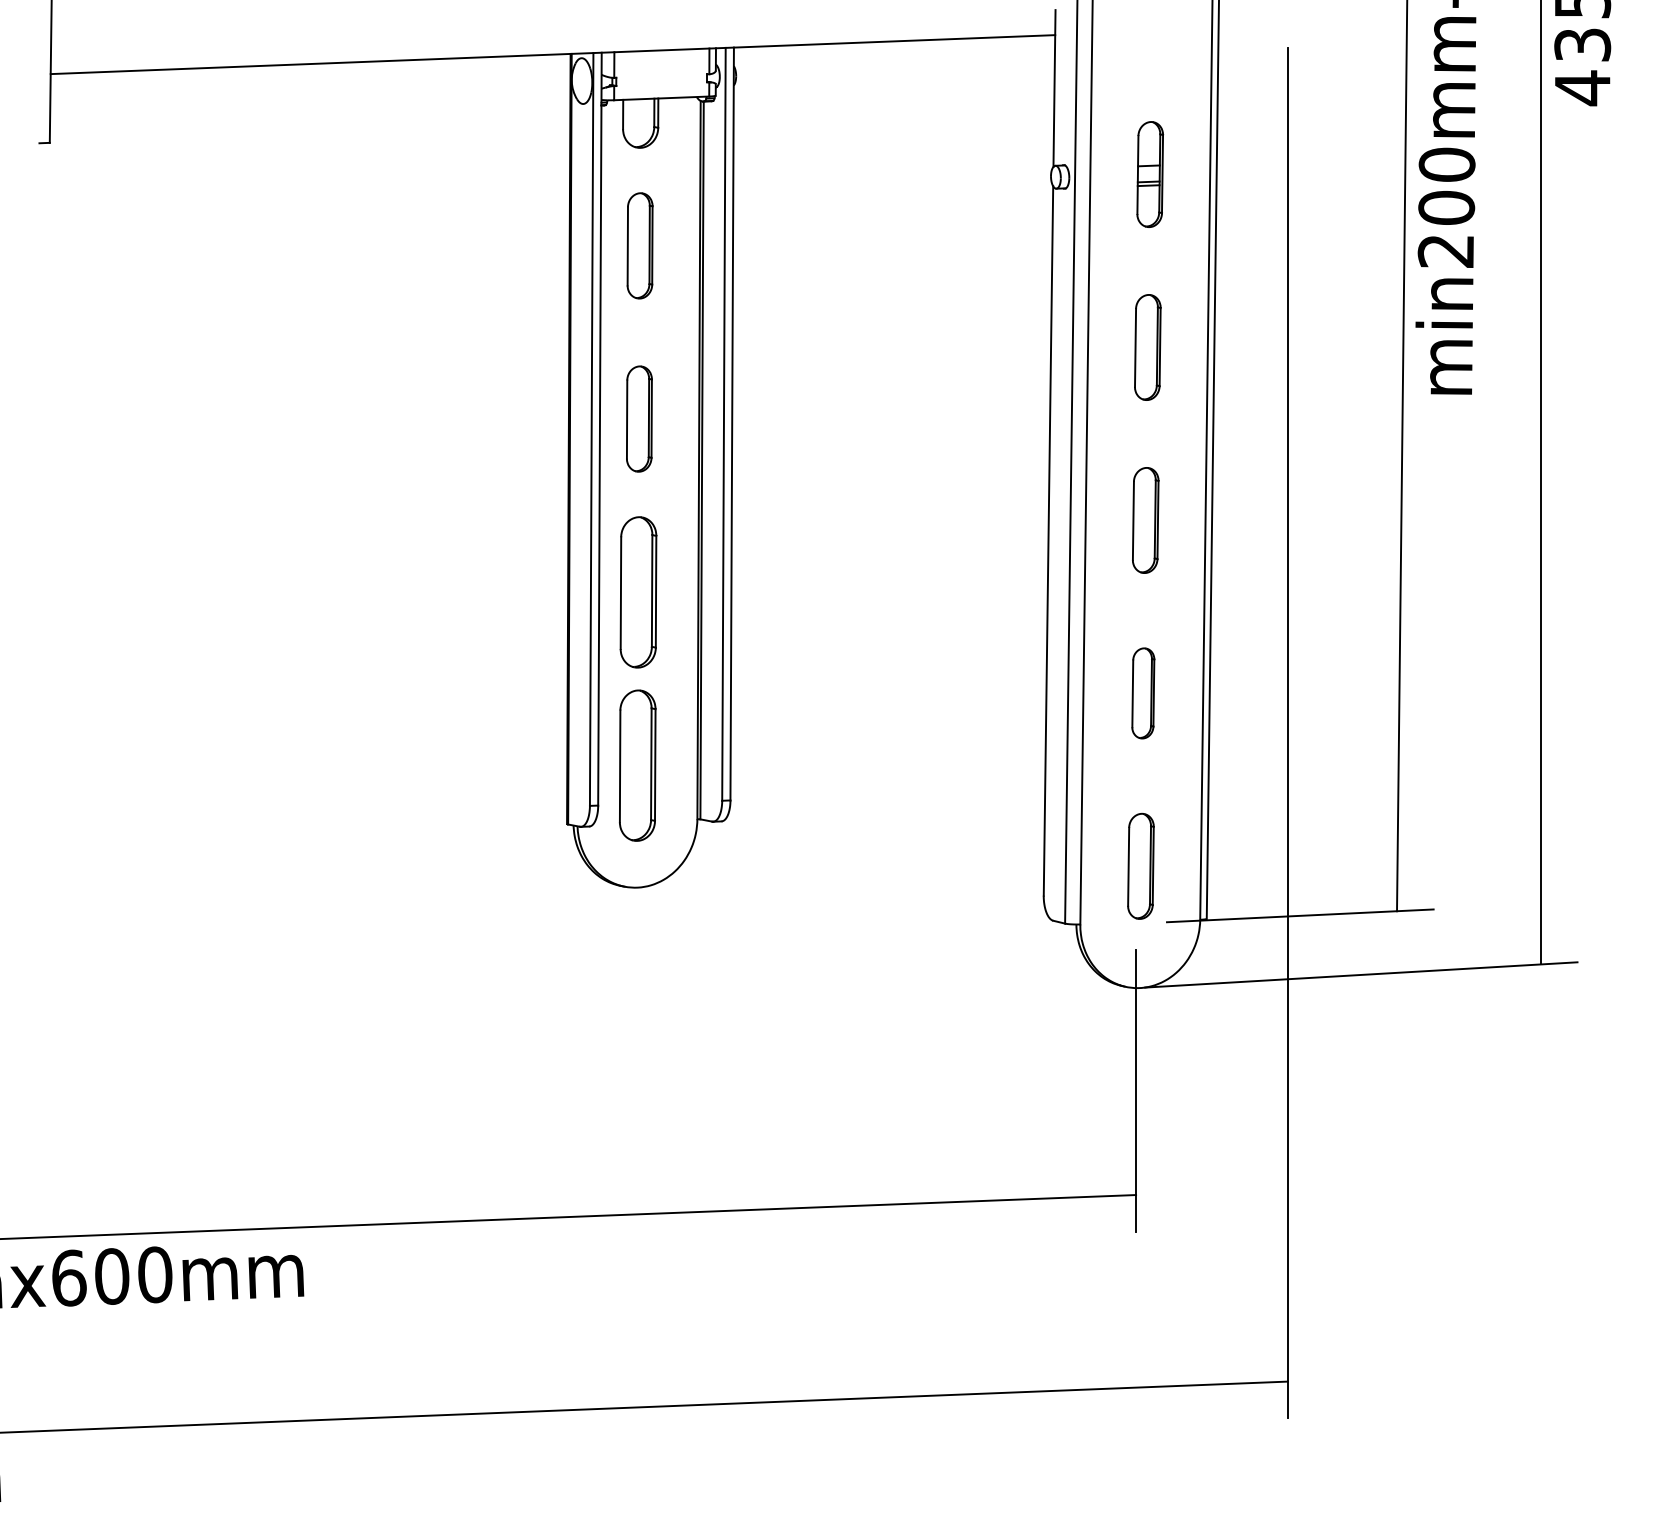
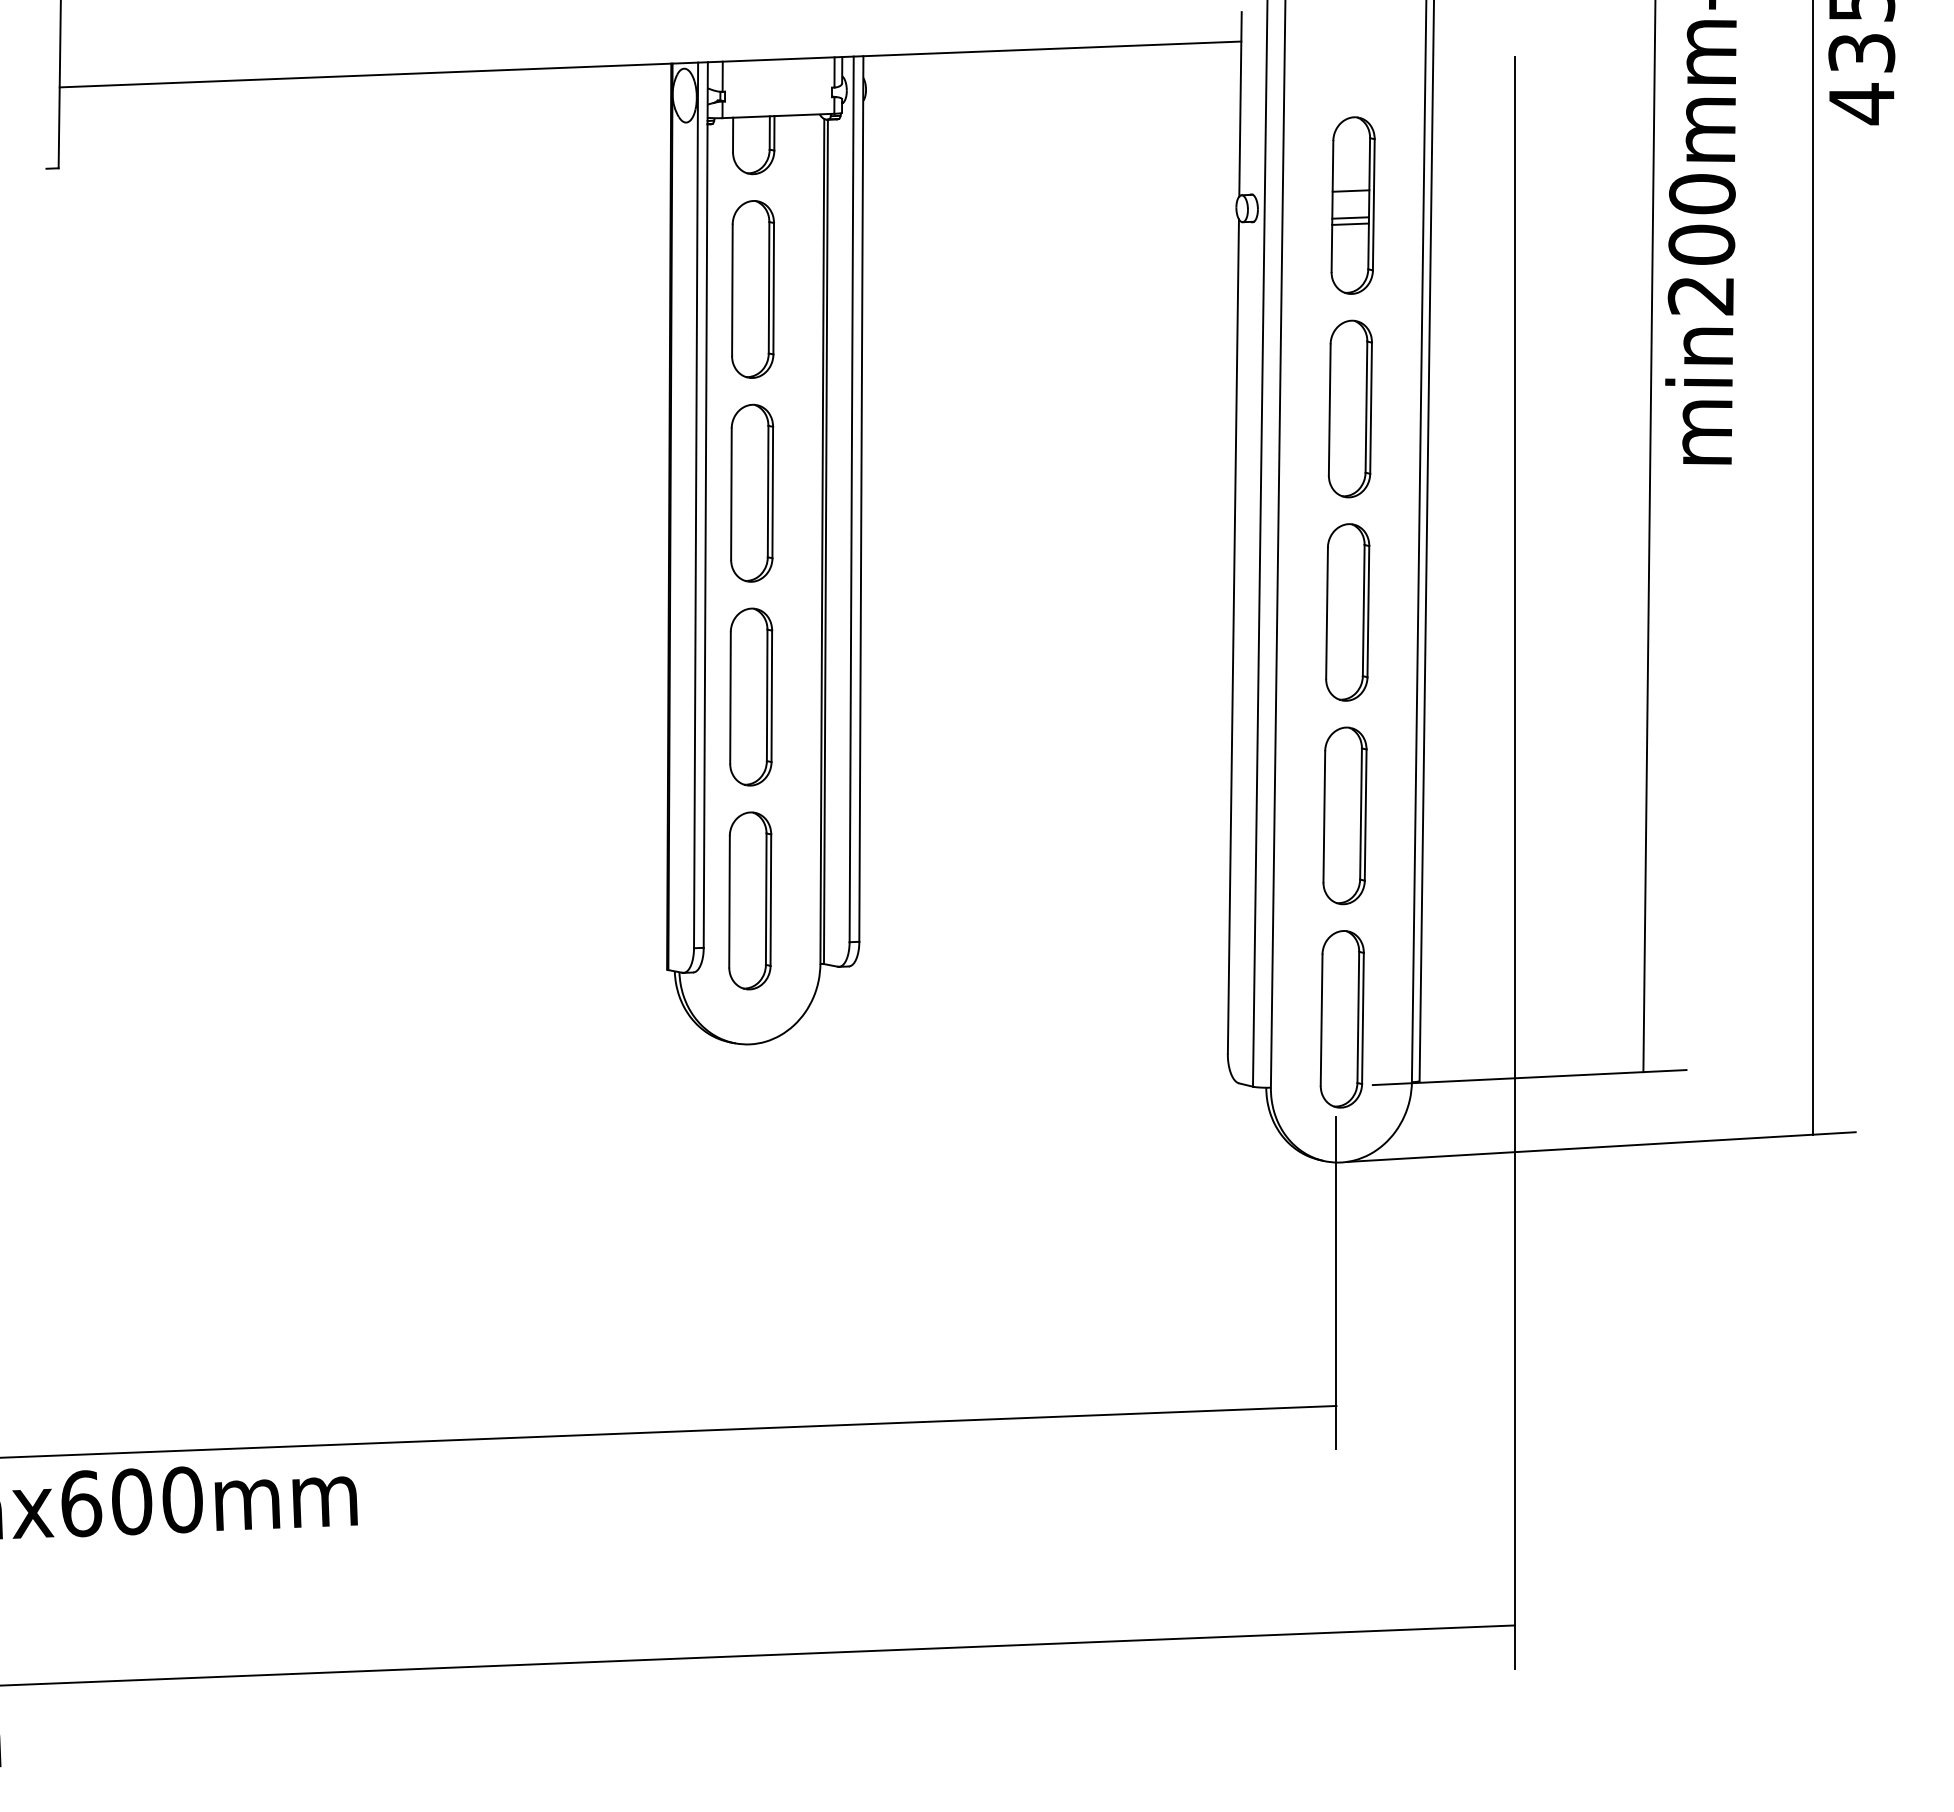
part: (1149, 174) -> (1352, 205), size x1.43
part: (639, 245) -> (752, 289), size x1.43
part: (1147, 347) -> (1349, 408), size x1.43
part: (639, 418) -> (752, 492), size x1.43
part: (1145, 520) -> (1347, 612), size x1.43
part: (1142, 693) -> (1344, 815), size x1.67
part: (1140, 866) -> (1341, 1019), size x1.43

